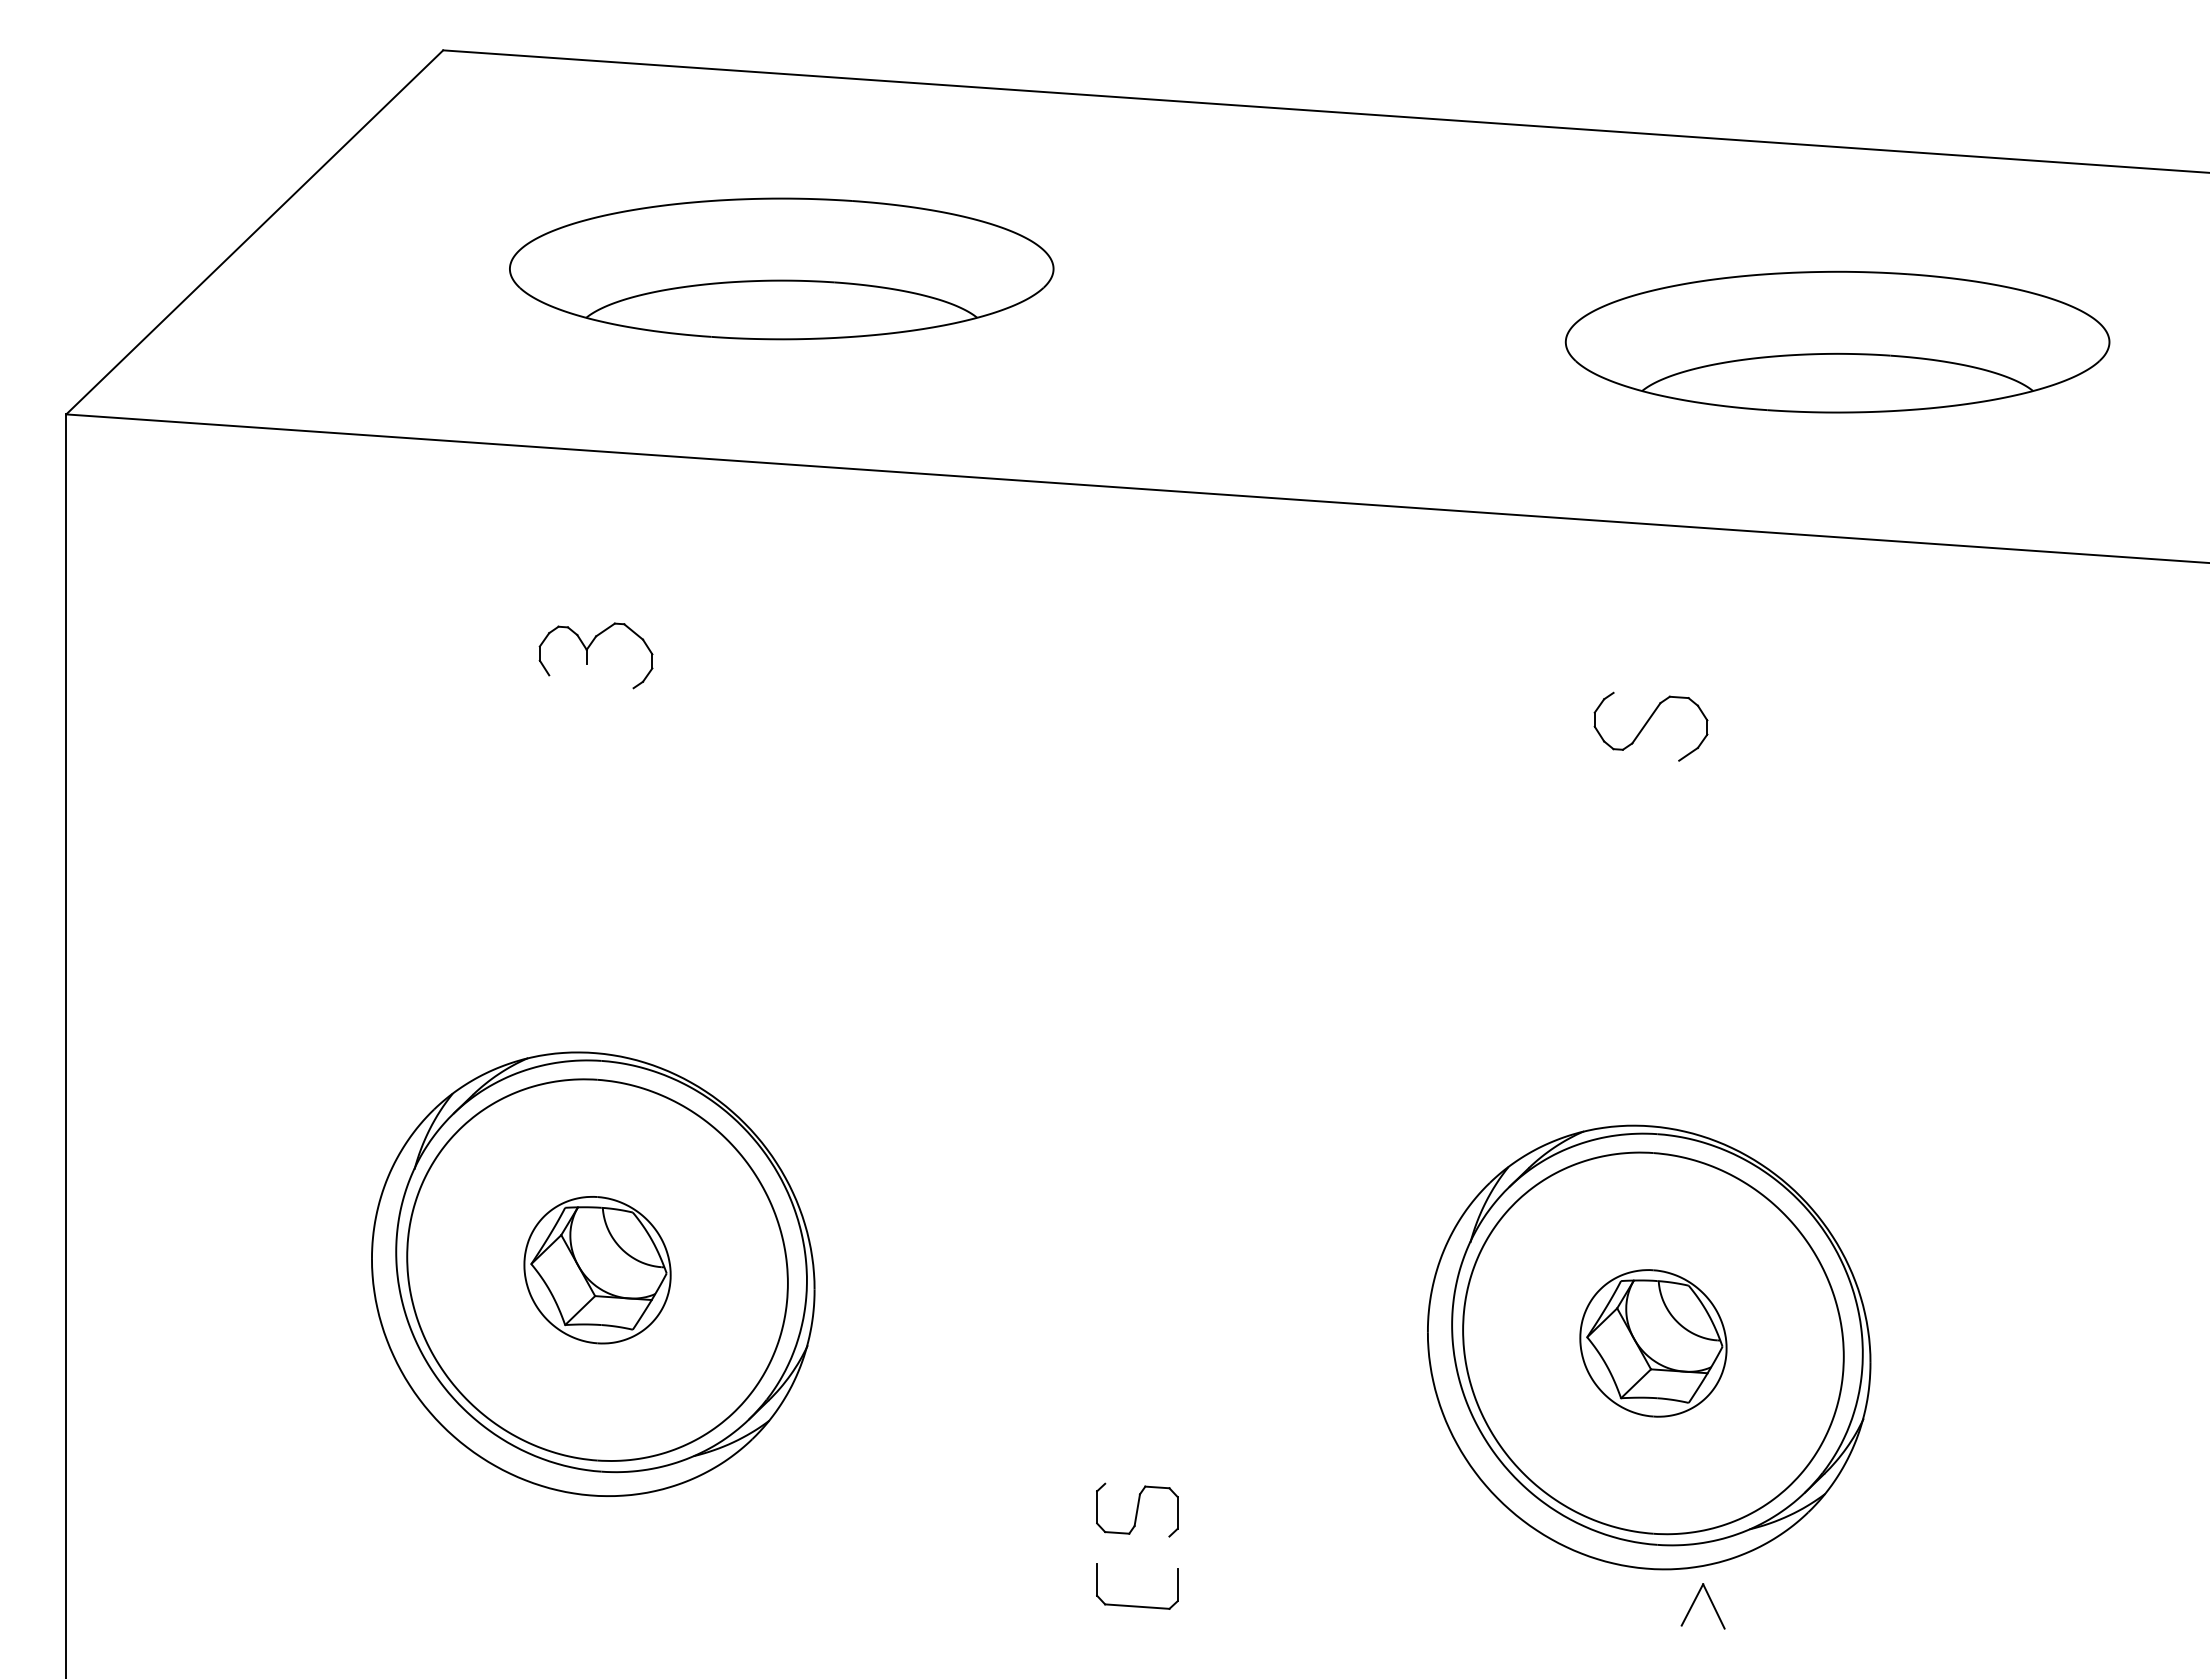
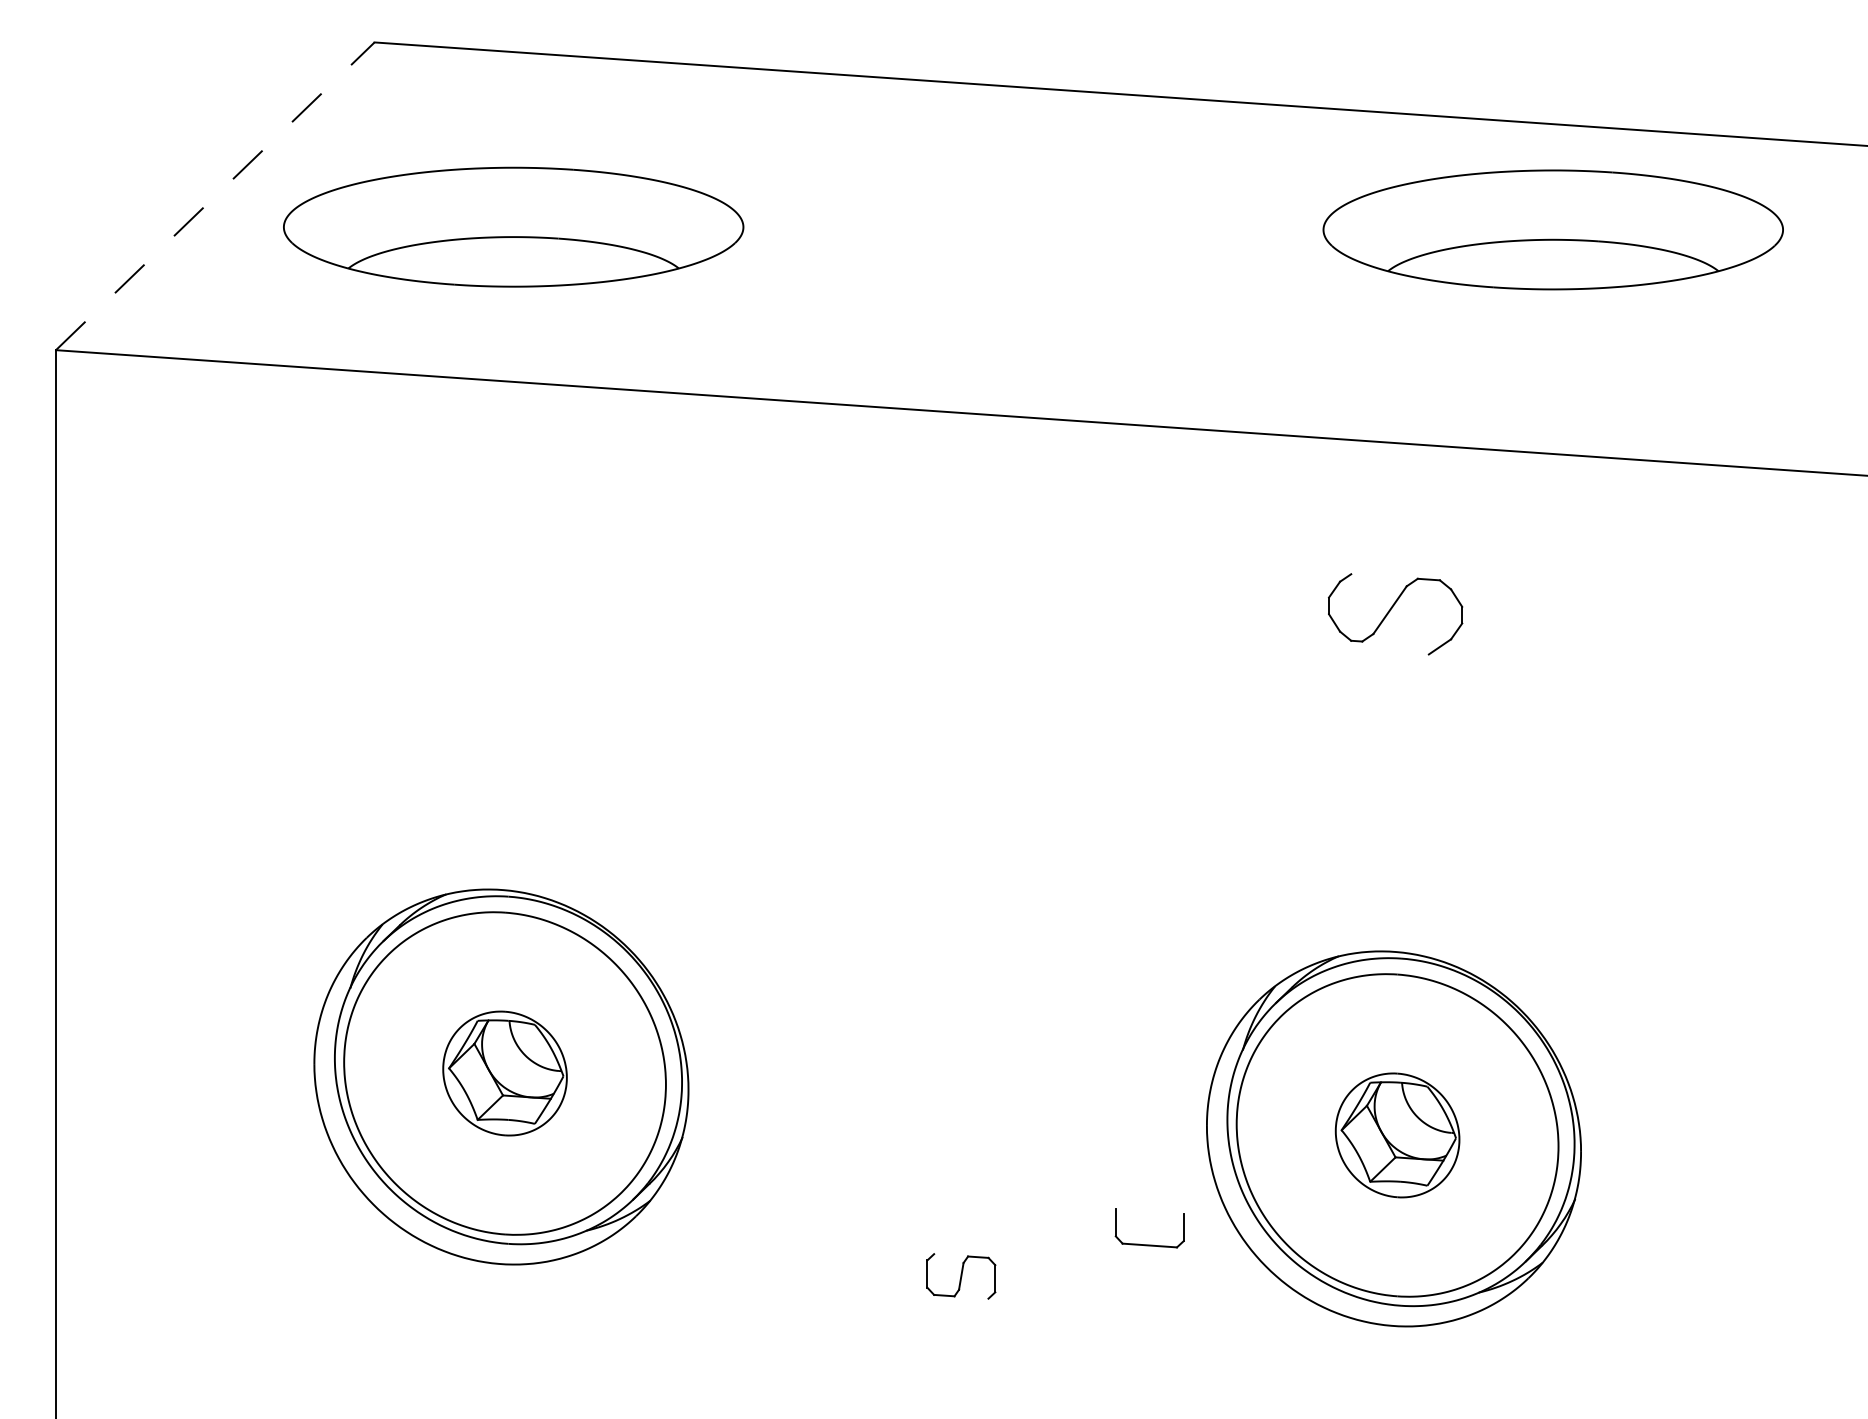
line: (255, 232) -> (215, 196), solid -> dashed
part: (781, 268) -> (513, 226), moved
part: (1837, 341) -> (1553, 229), moved
part: (587, 655) -> (496, 553), removed
part: (1650, 726) -> (1395, 613), size x1.4
part: (1694, 1603) -> (1432, 1355), removed
part: (1137, 1605) -> (1149, 1244), moved

